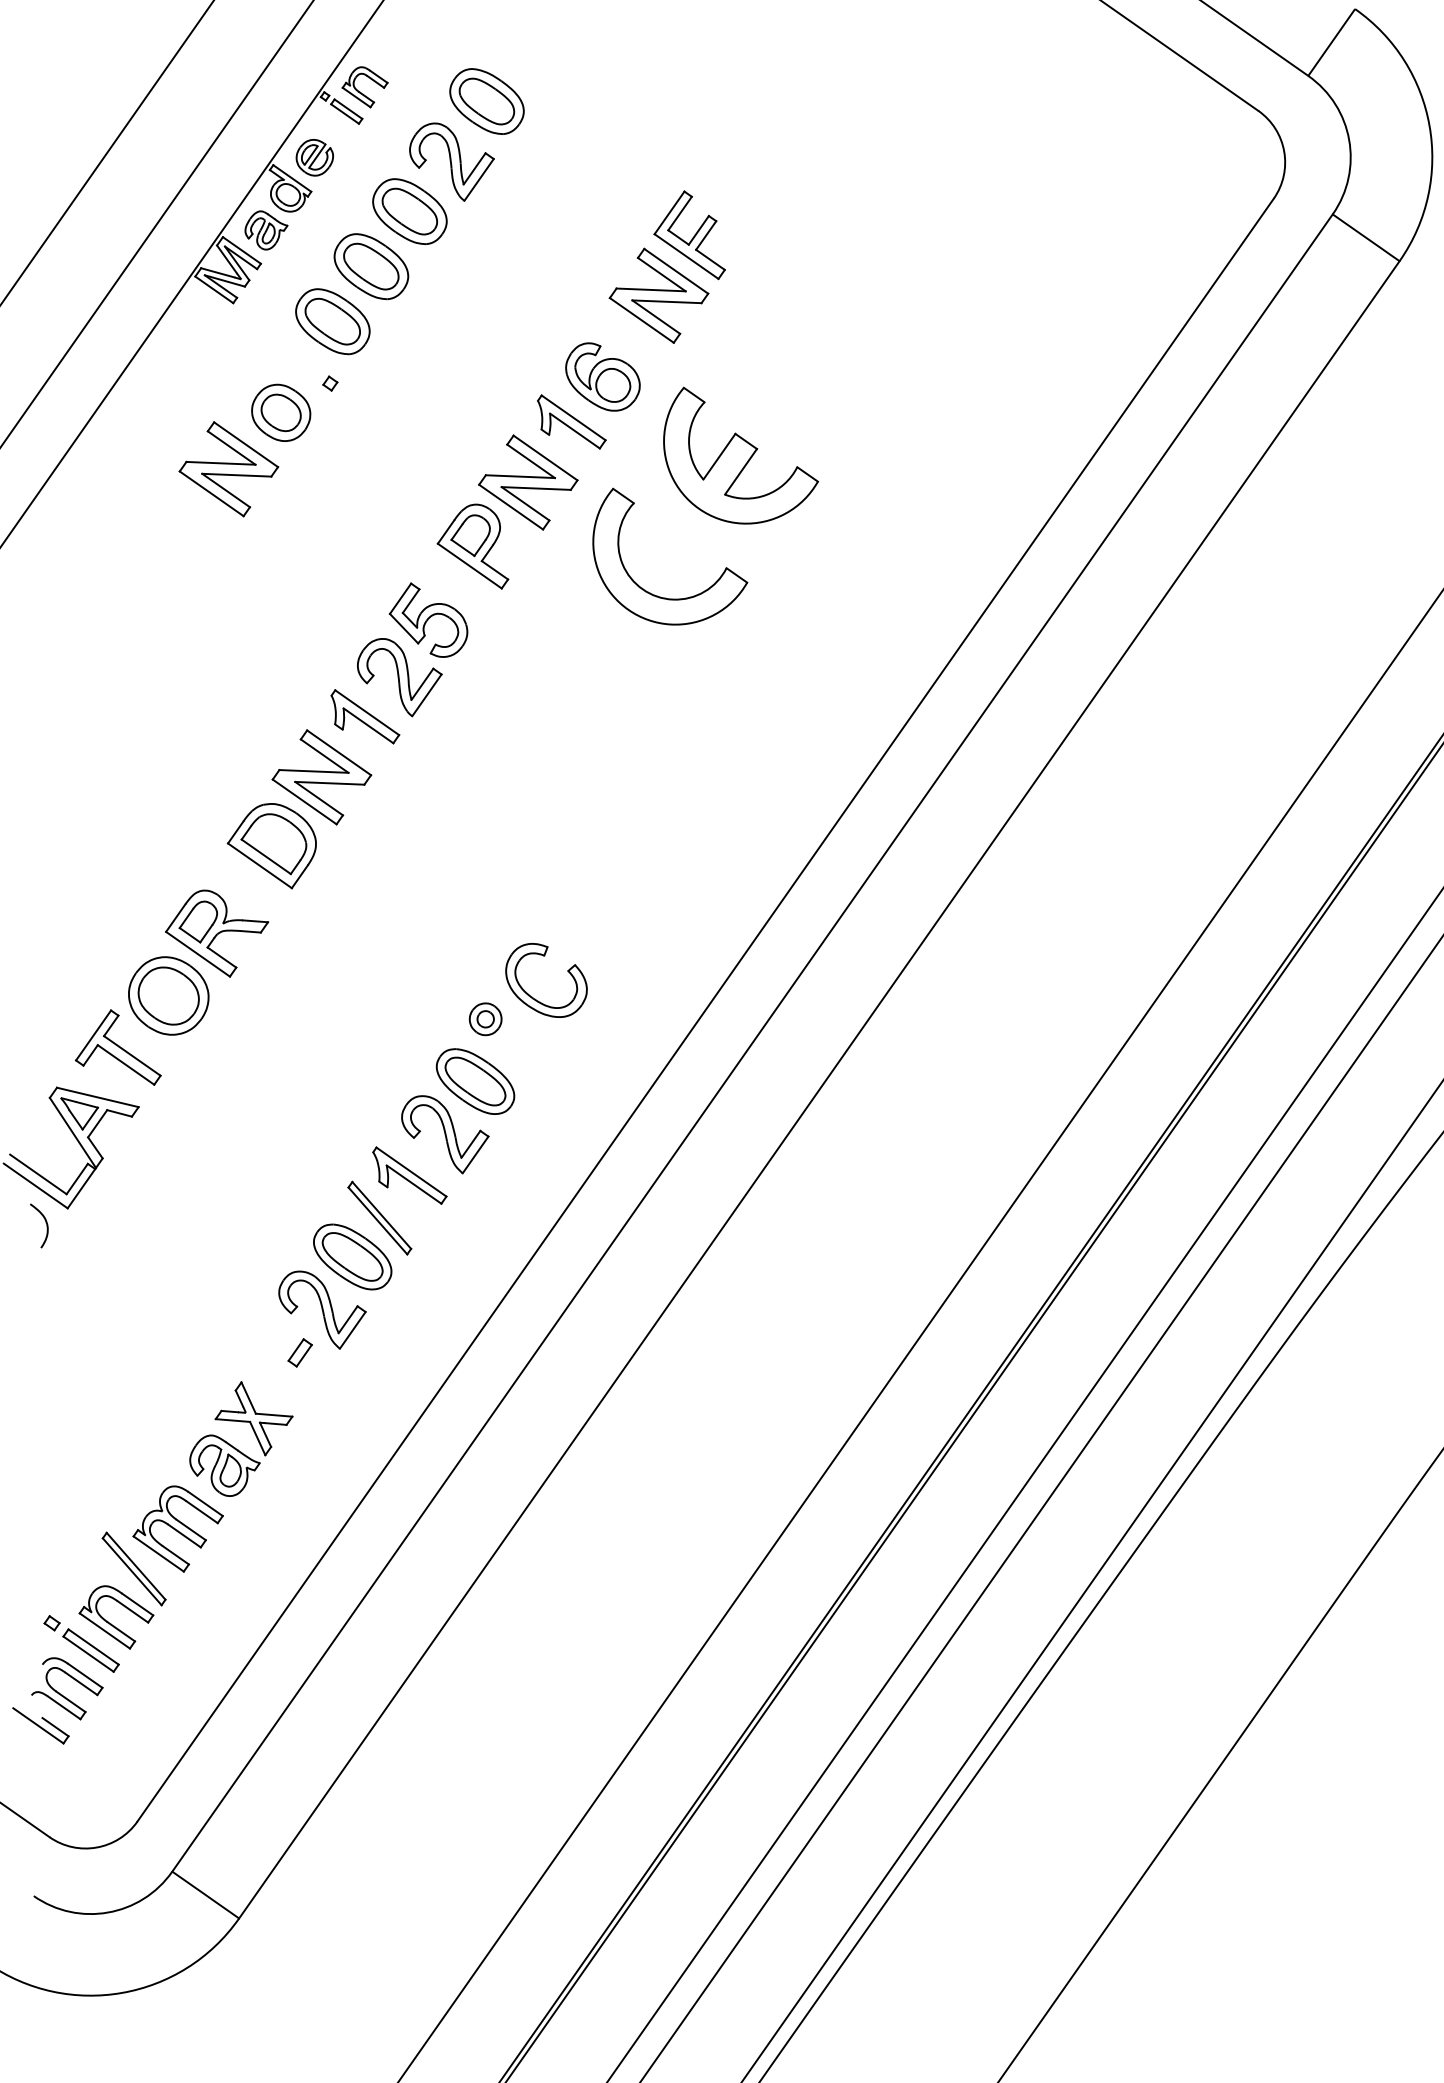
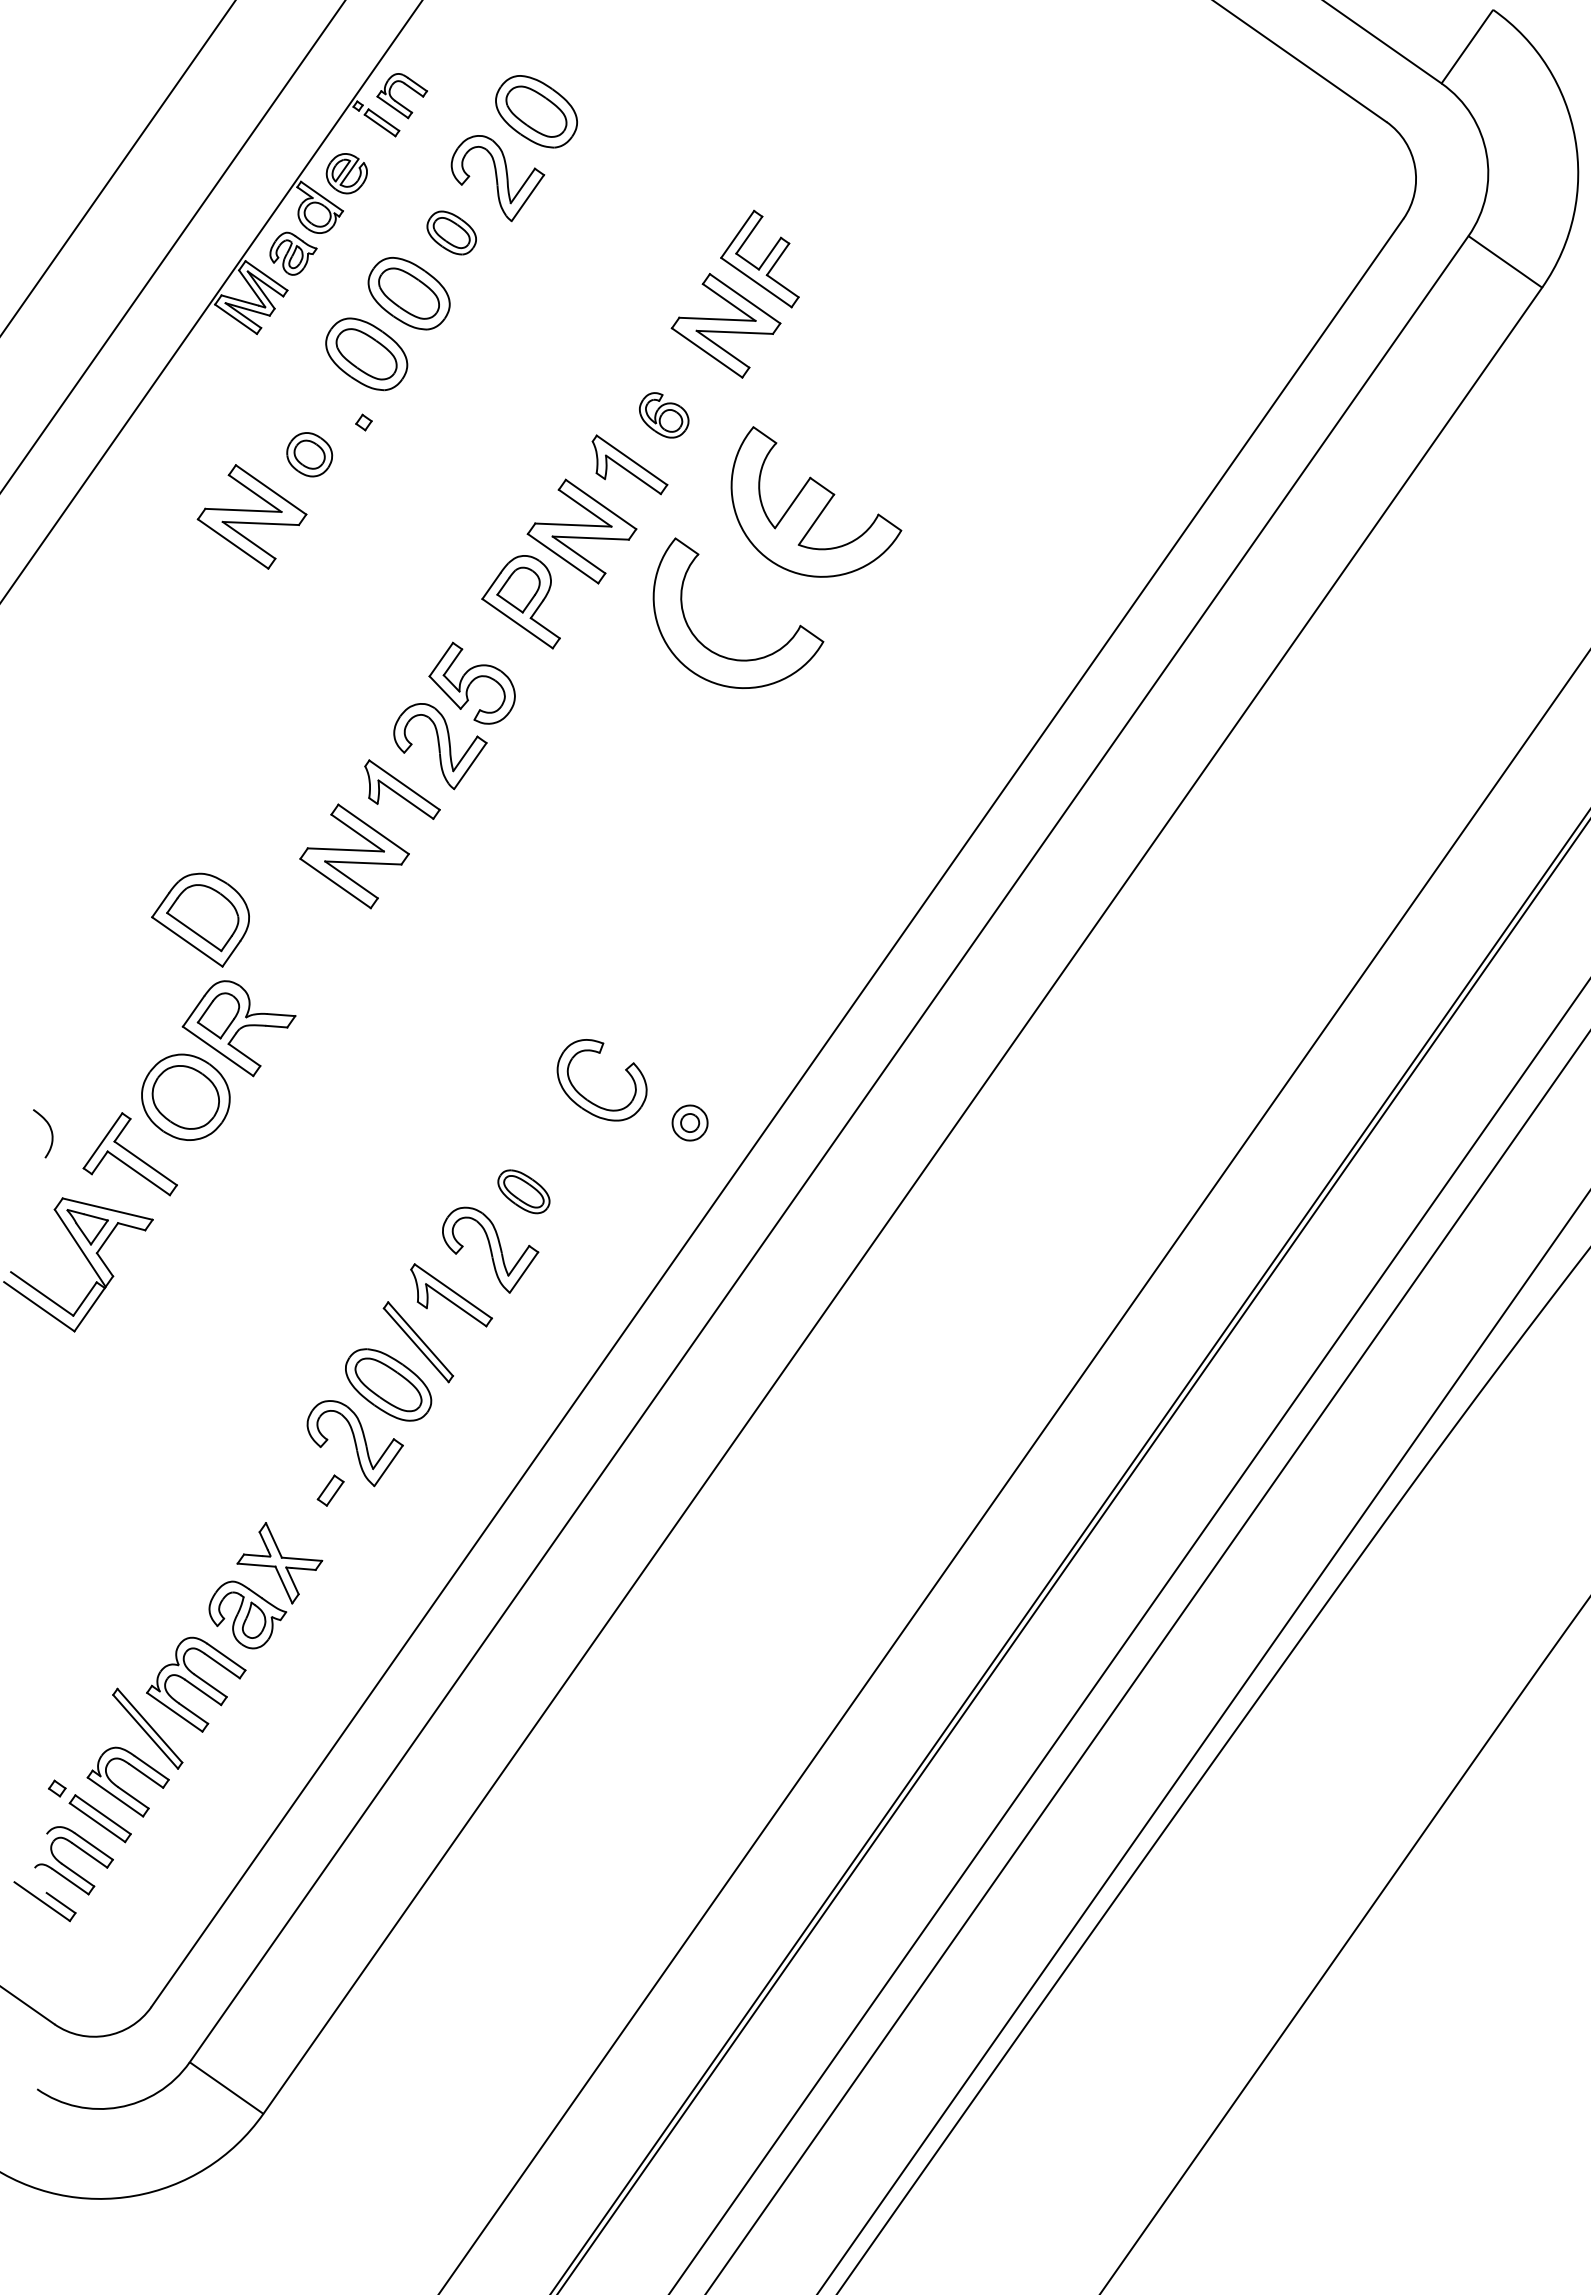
part: (409, 211) -> (451, 232), size x0.6
part: (602, 377) -> (663, 415), size x0.6
part: (280, 412) -> (309, 454), size x0.7
part: (271, 845) -> (200, 919), moved
part: (485, 1018) -> (689, 1122), moved
part: (475, 1081) -> (523, 1191), size x0.6
curve: (45, 1223) -> (50, 1131), moved

